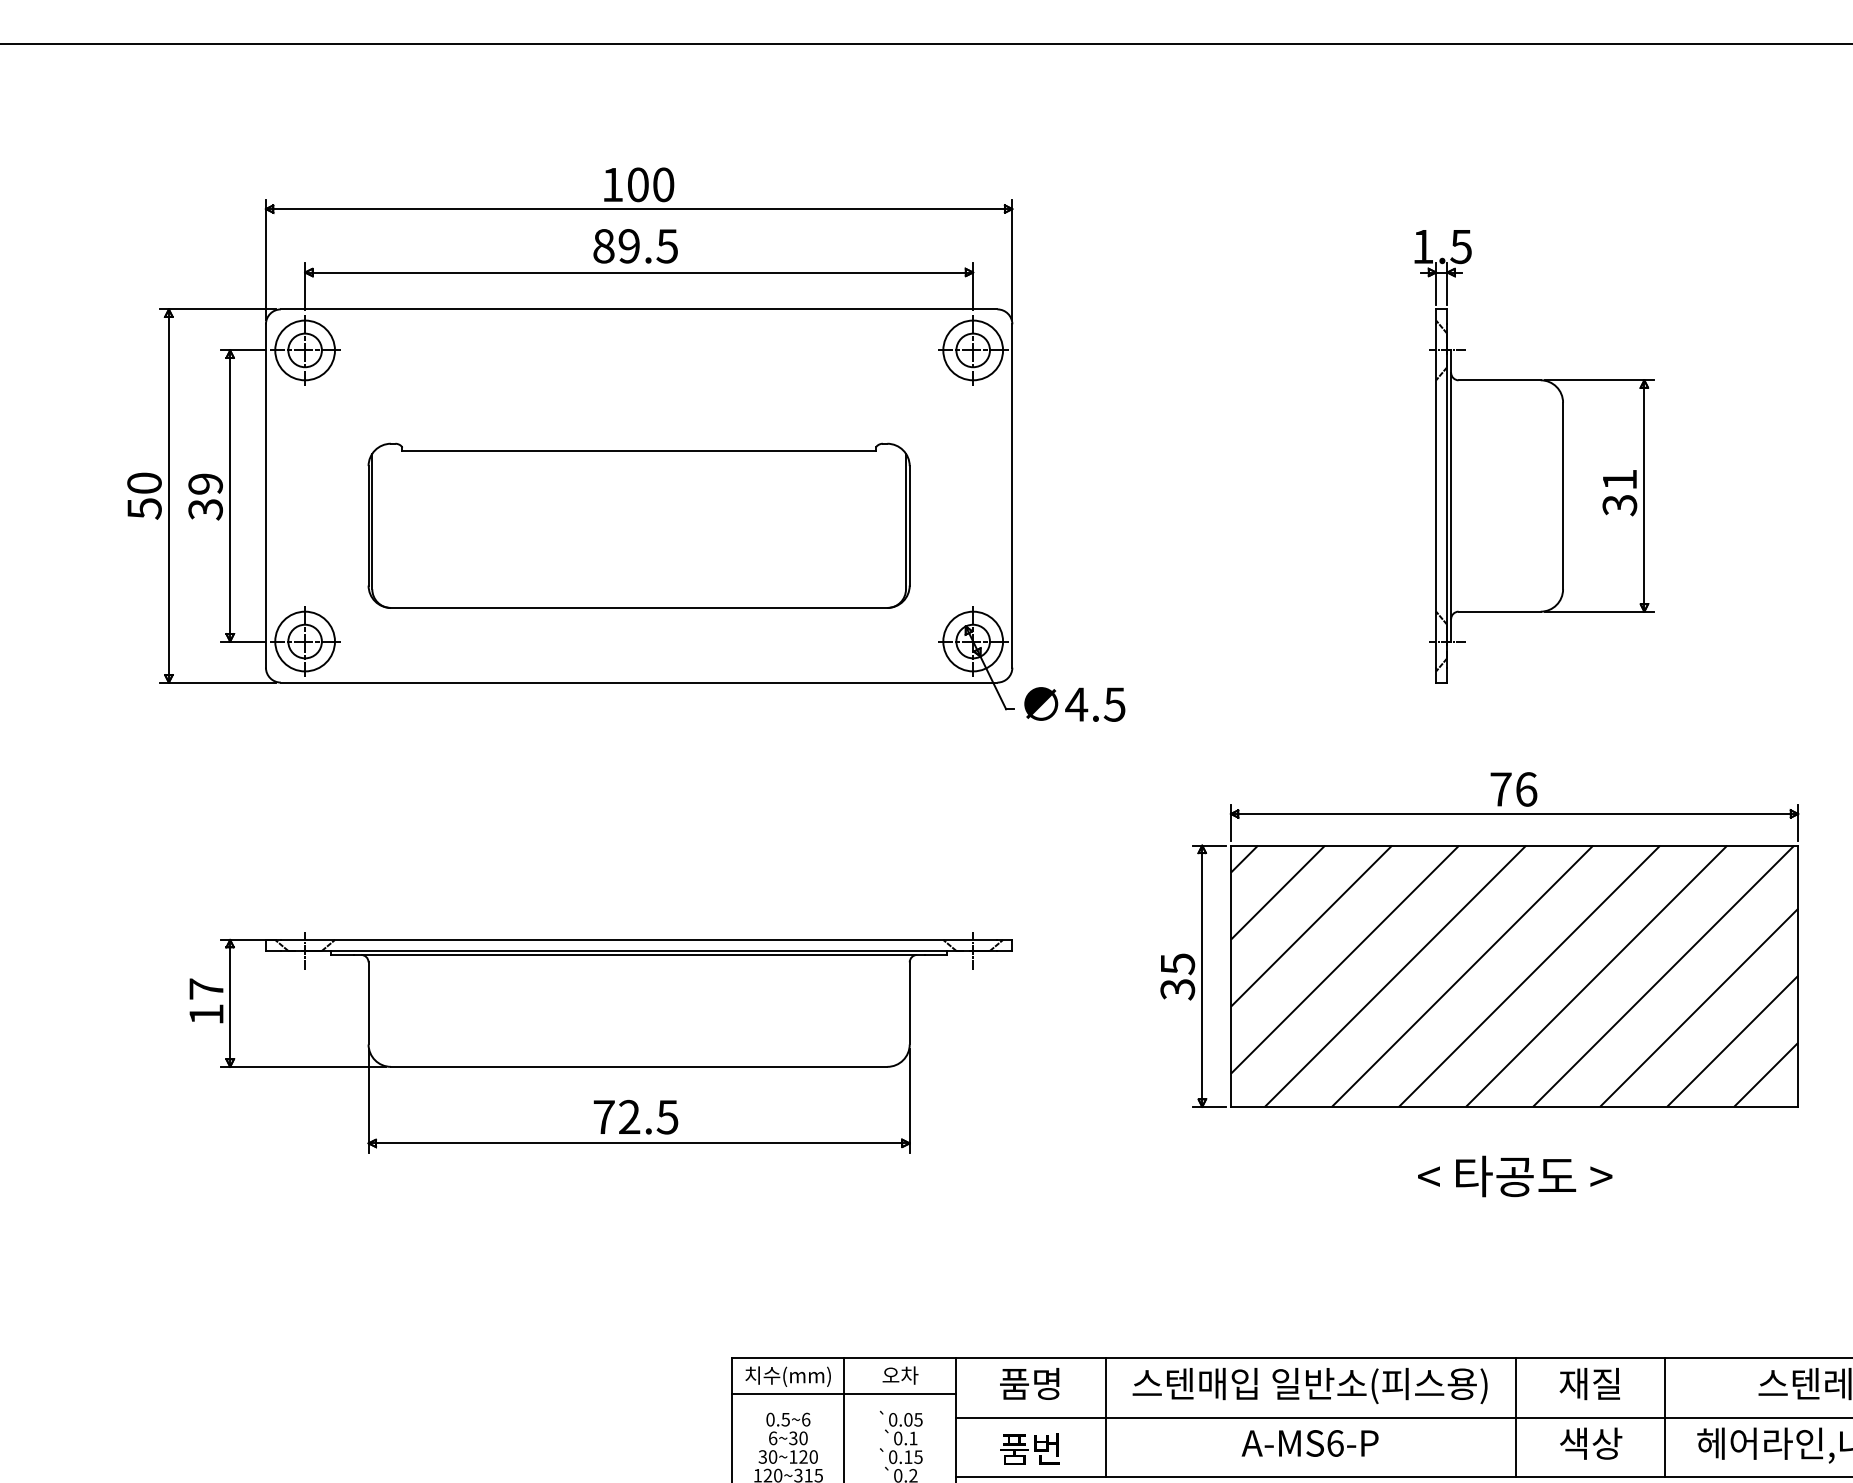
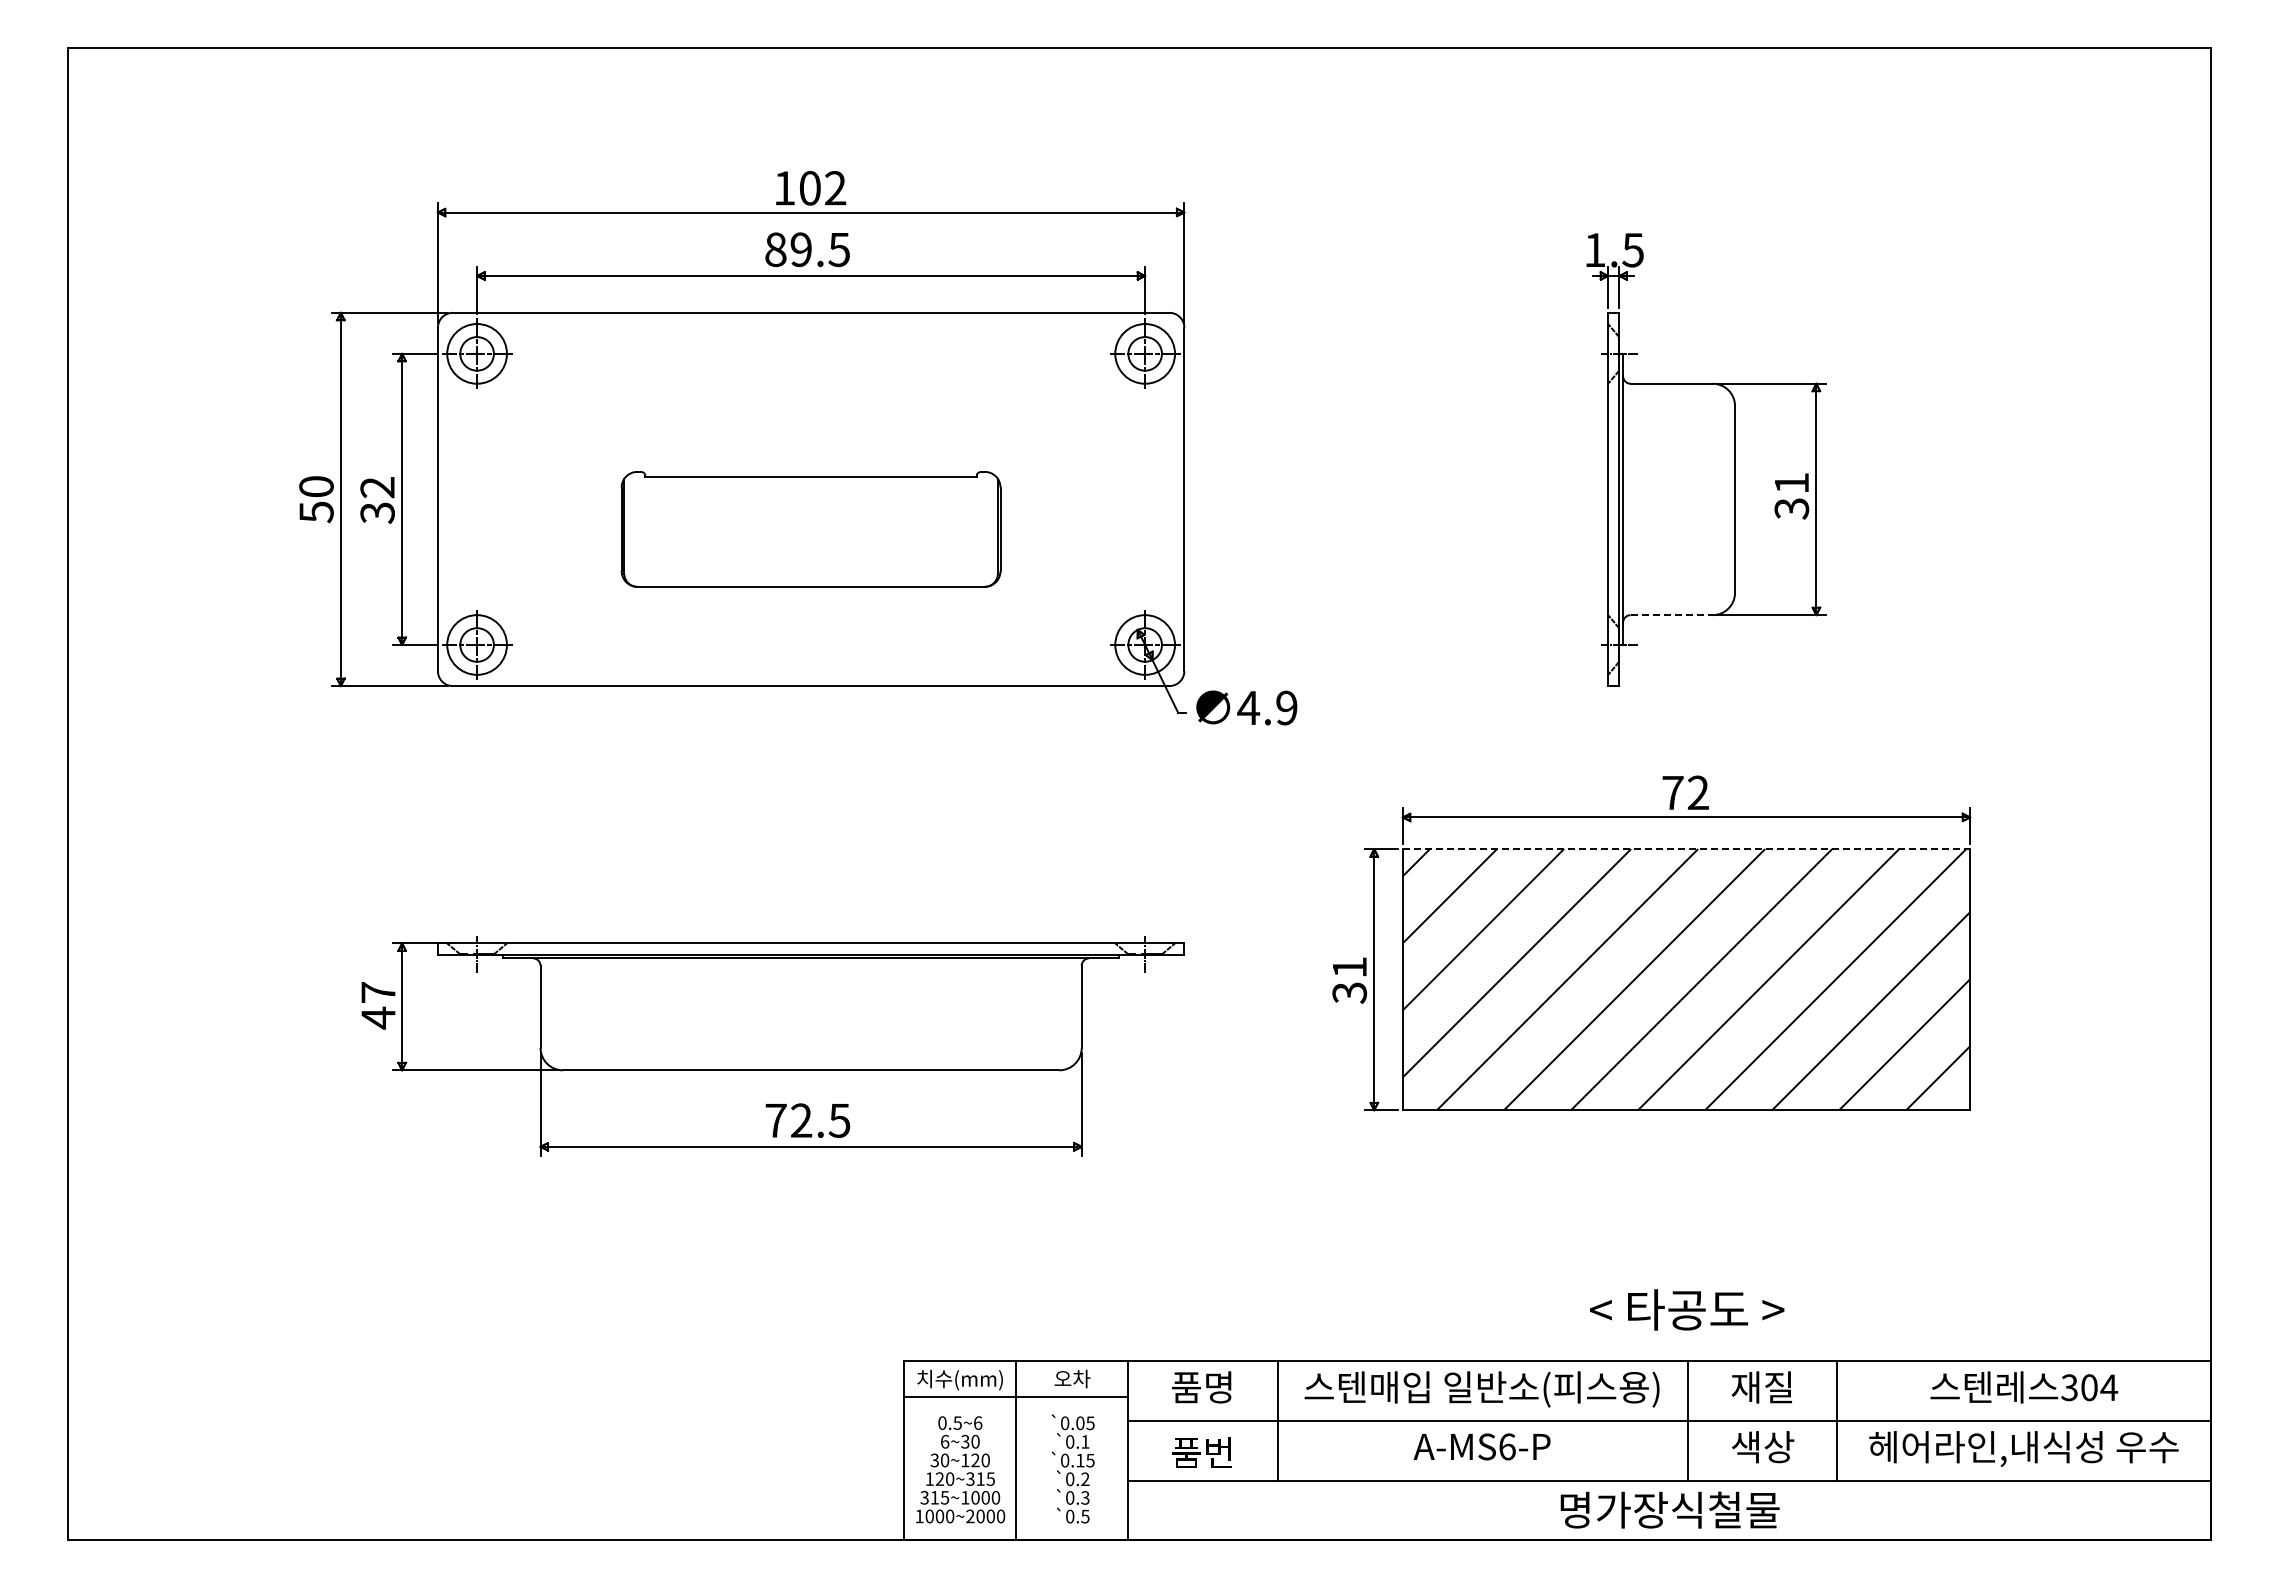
text: (663, 185) -> (835, 188), 100 -> 102
text: (205, 484) -> (377, 487), 39 -> 32
part: (638, 526) -> (810, 529), size x0.7
line: (1500, 612) -> (1672, 615), solid -> dashed
text: (1114, 704) -> (1286, 707), 4.5 -> 4.9
text: (1526, 789) -> (1698, 792), 76 -> 72
line: (1514, 846) -> (1686, 849), solid -> dashed
text: (1178, 964) -> (1350, 967), 35 -> 31
text: (206, 1014) -> (378, 1017), 17 -> 47
text: (1515, 1176) -> (1687, 1309), moved

